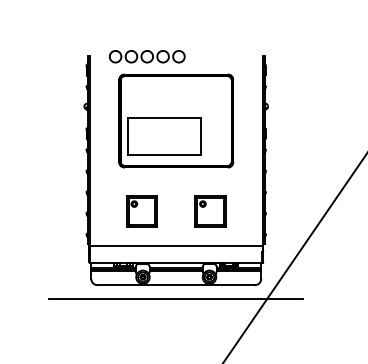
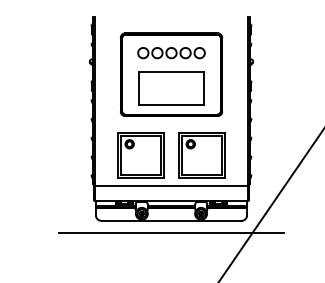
part: (146, 56) -> (170, 52), moved
part: (164, 136) -> (171, 88), moved
part: (141, 211) -> (140, 155), size x1.67
part: (210, 211) -> (201, 155), size x1.67

